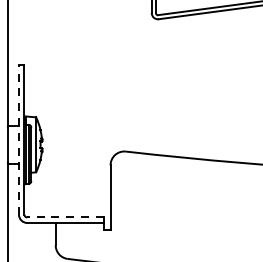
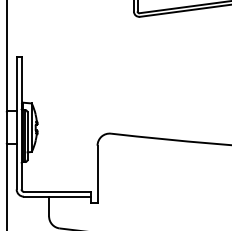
line: (18, 138) -> (16, 122), dashed -> solid
line: (65, 217) -> (57, 191), dashed -> solid

